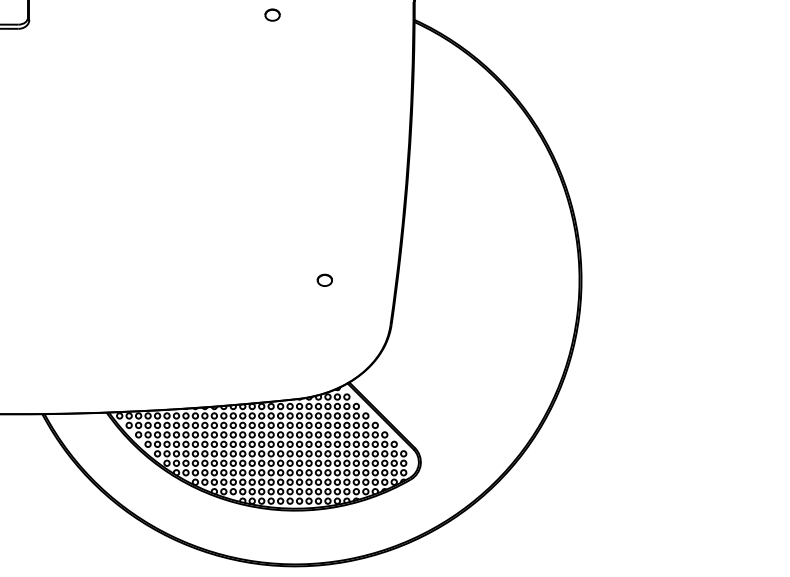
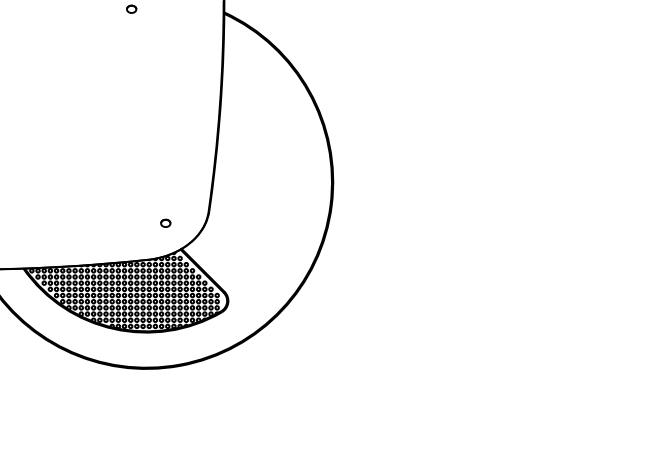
part: (324, 279) -> (165, 222), moved

